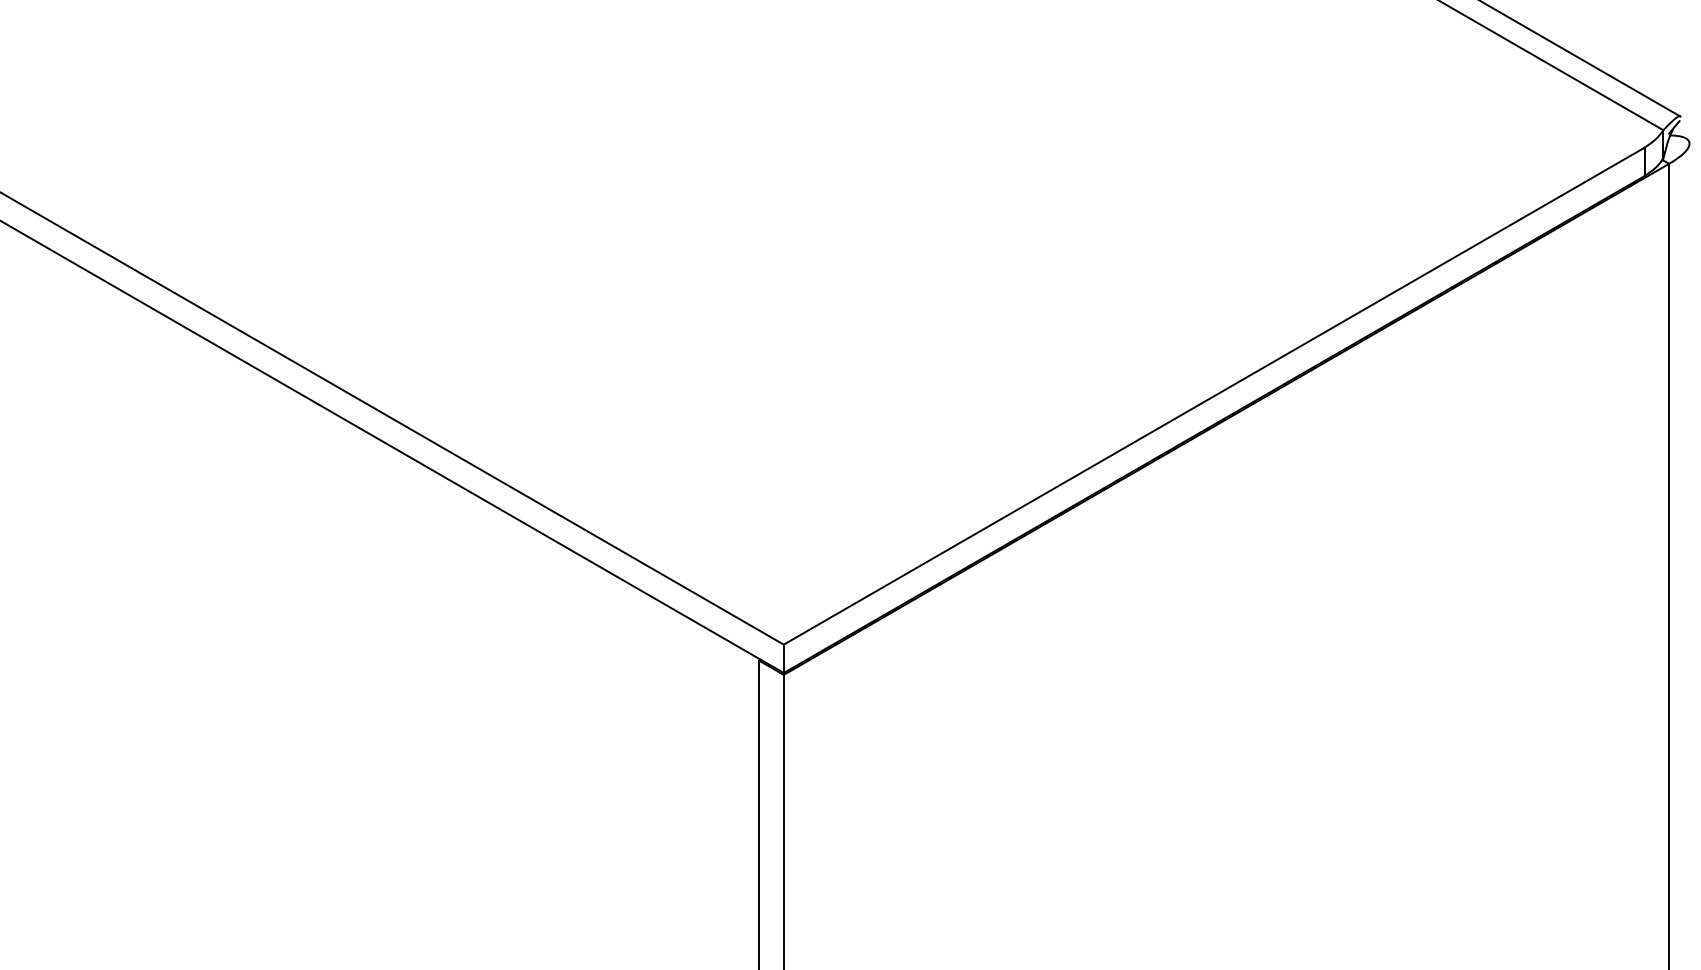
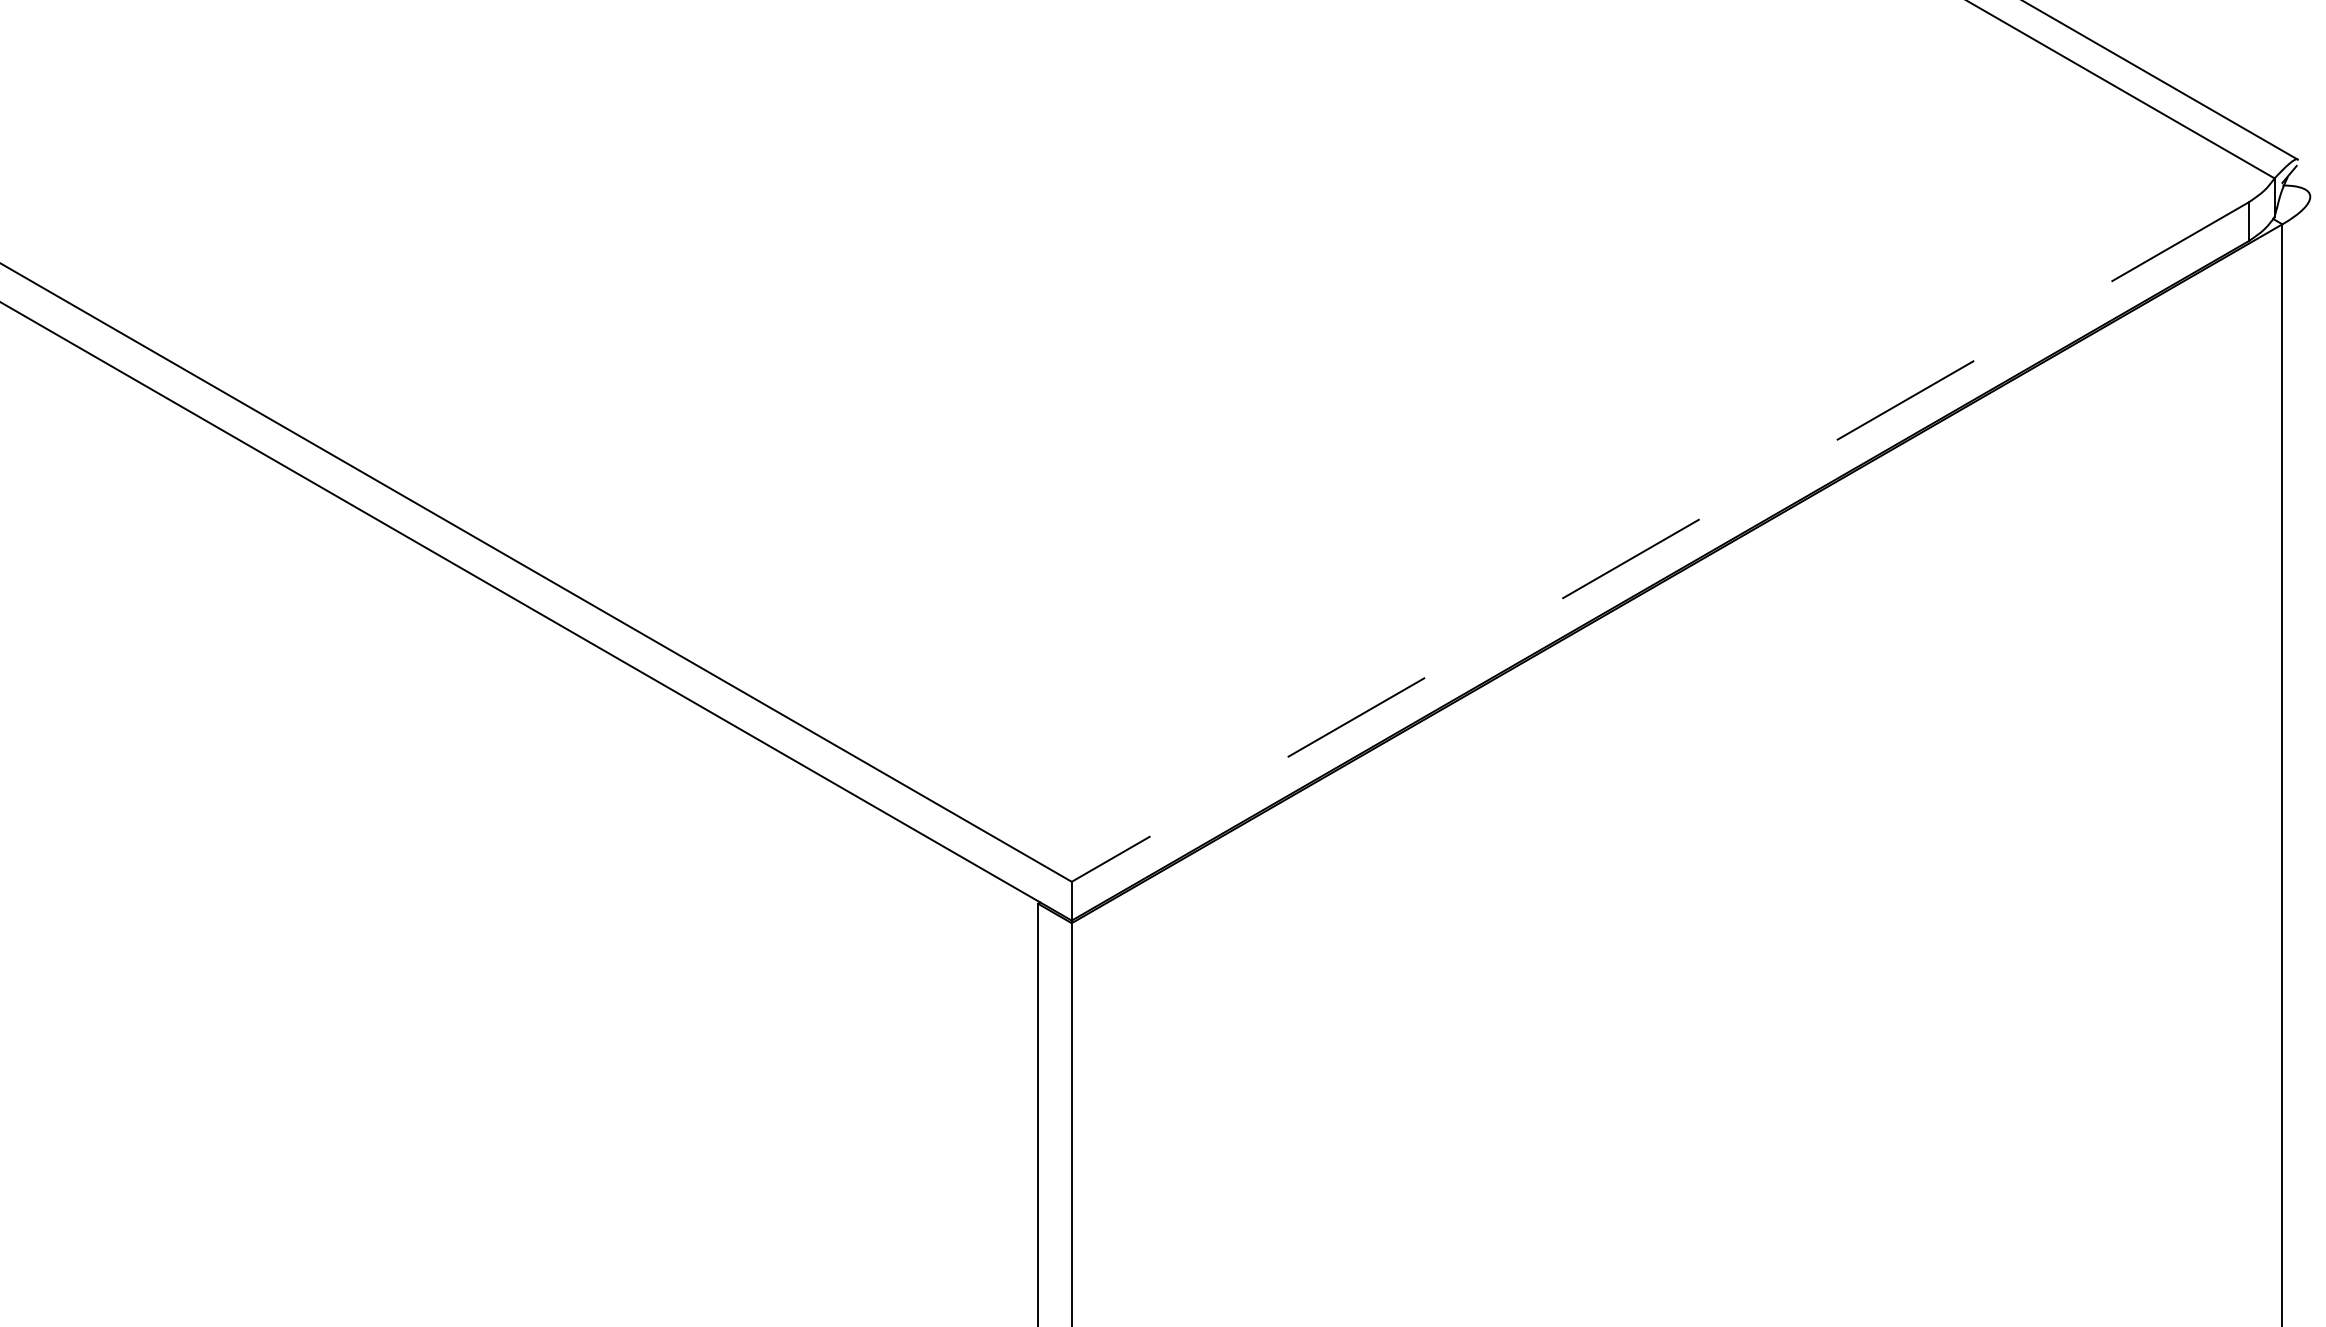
line: (1214, 396) -> (1660, 542), solid -> dashed

